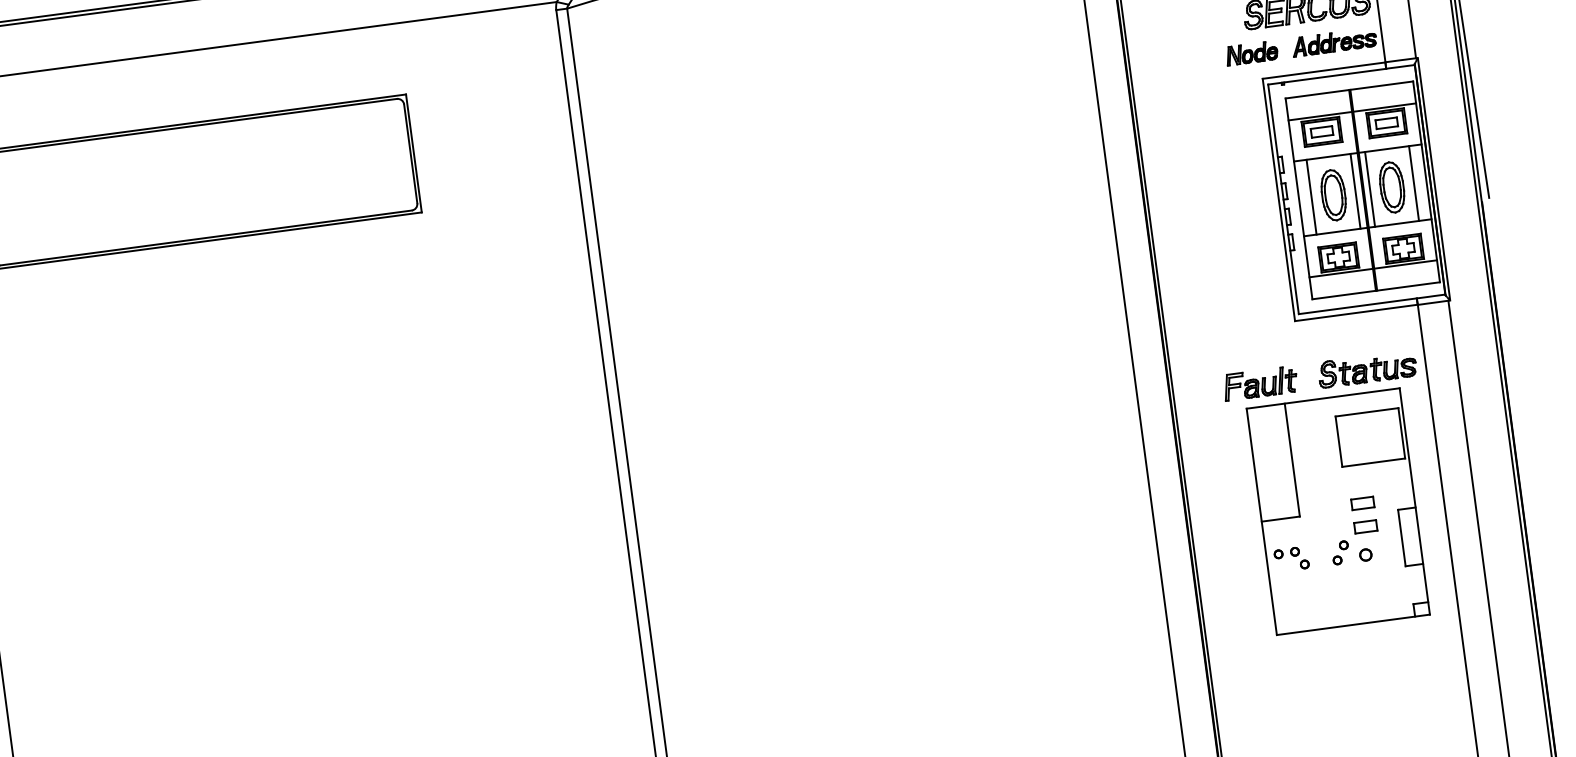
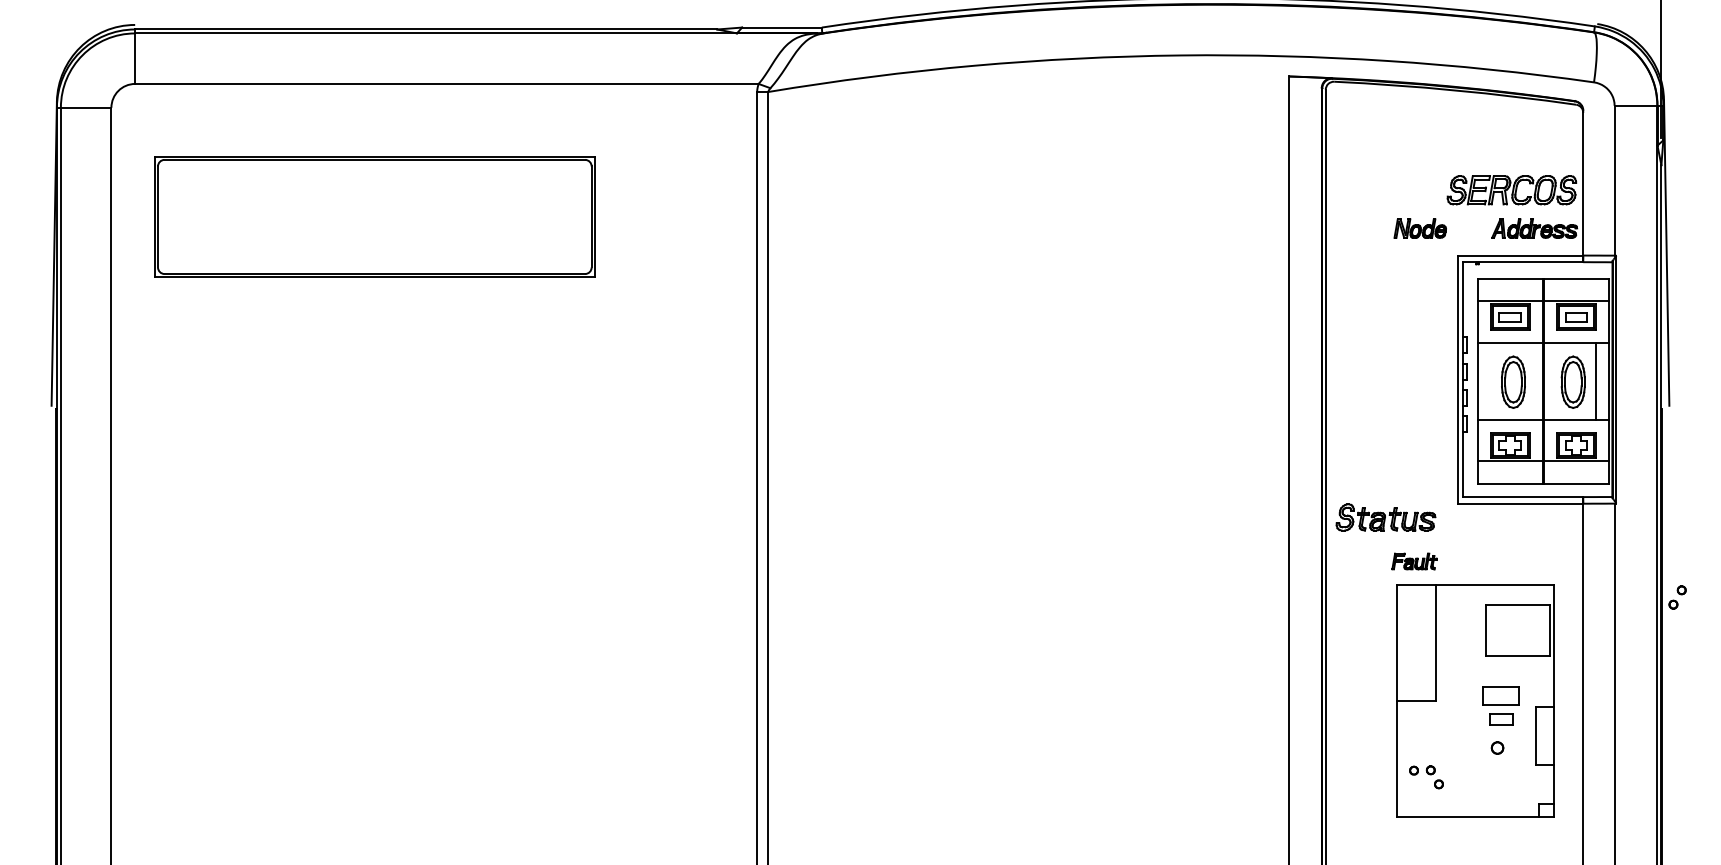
part: (1251, 53) -> (1419, 228), moved
line: (1369, 189) -> (1550, 381), removed
line: (1355, 191) -> (1535, 381), removed
line: (1312, 197) -> (1491, 381), removed
part: (1366, 369) -> (1385, 517), moved
part: (1260, 383) -> (1414, 561), size x0.6
part: (1362, 503) -> (1501, 695), size x1.6
part: (1340, 552) -> (1677, 597), moved
part: (1291, 559) -> (1426, 777), moved

